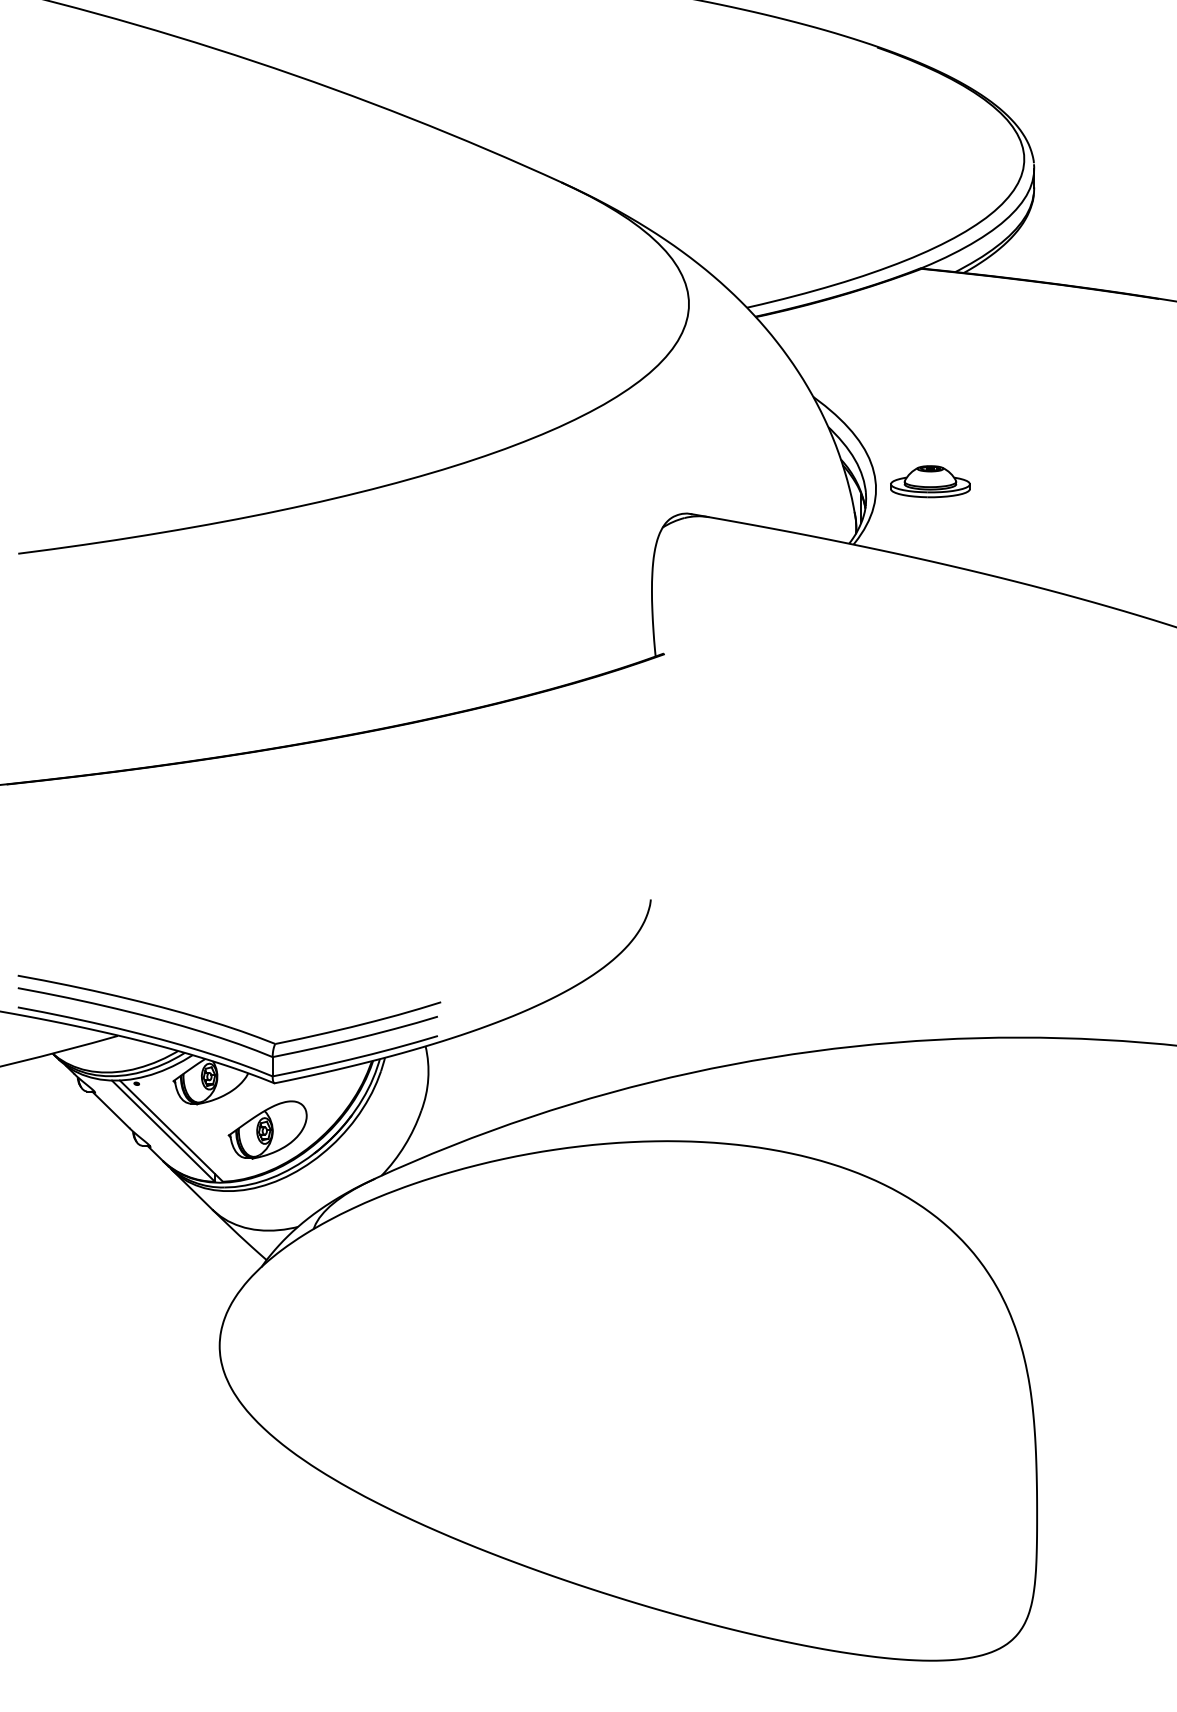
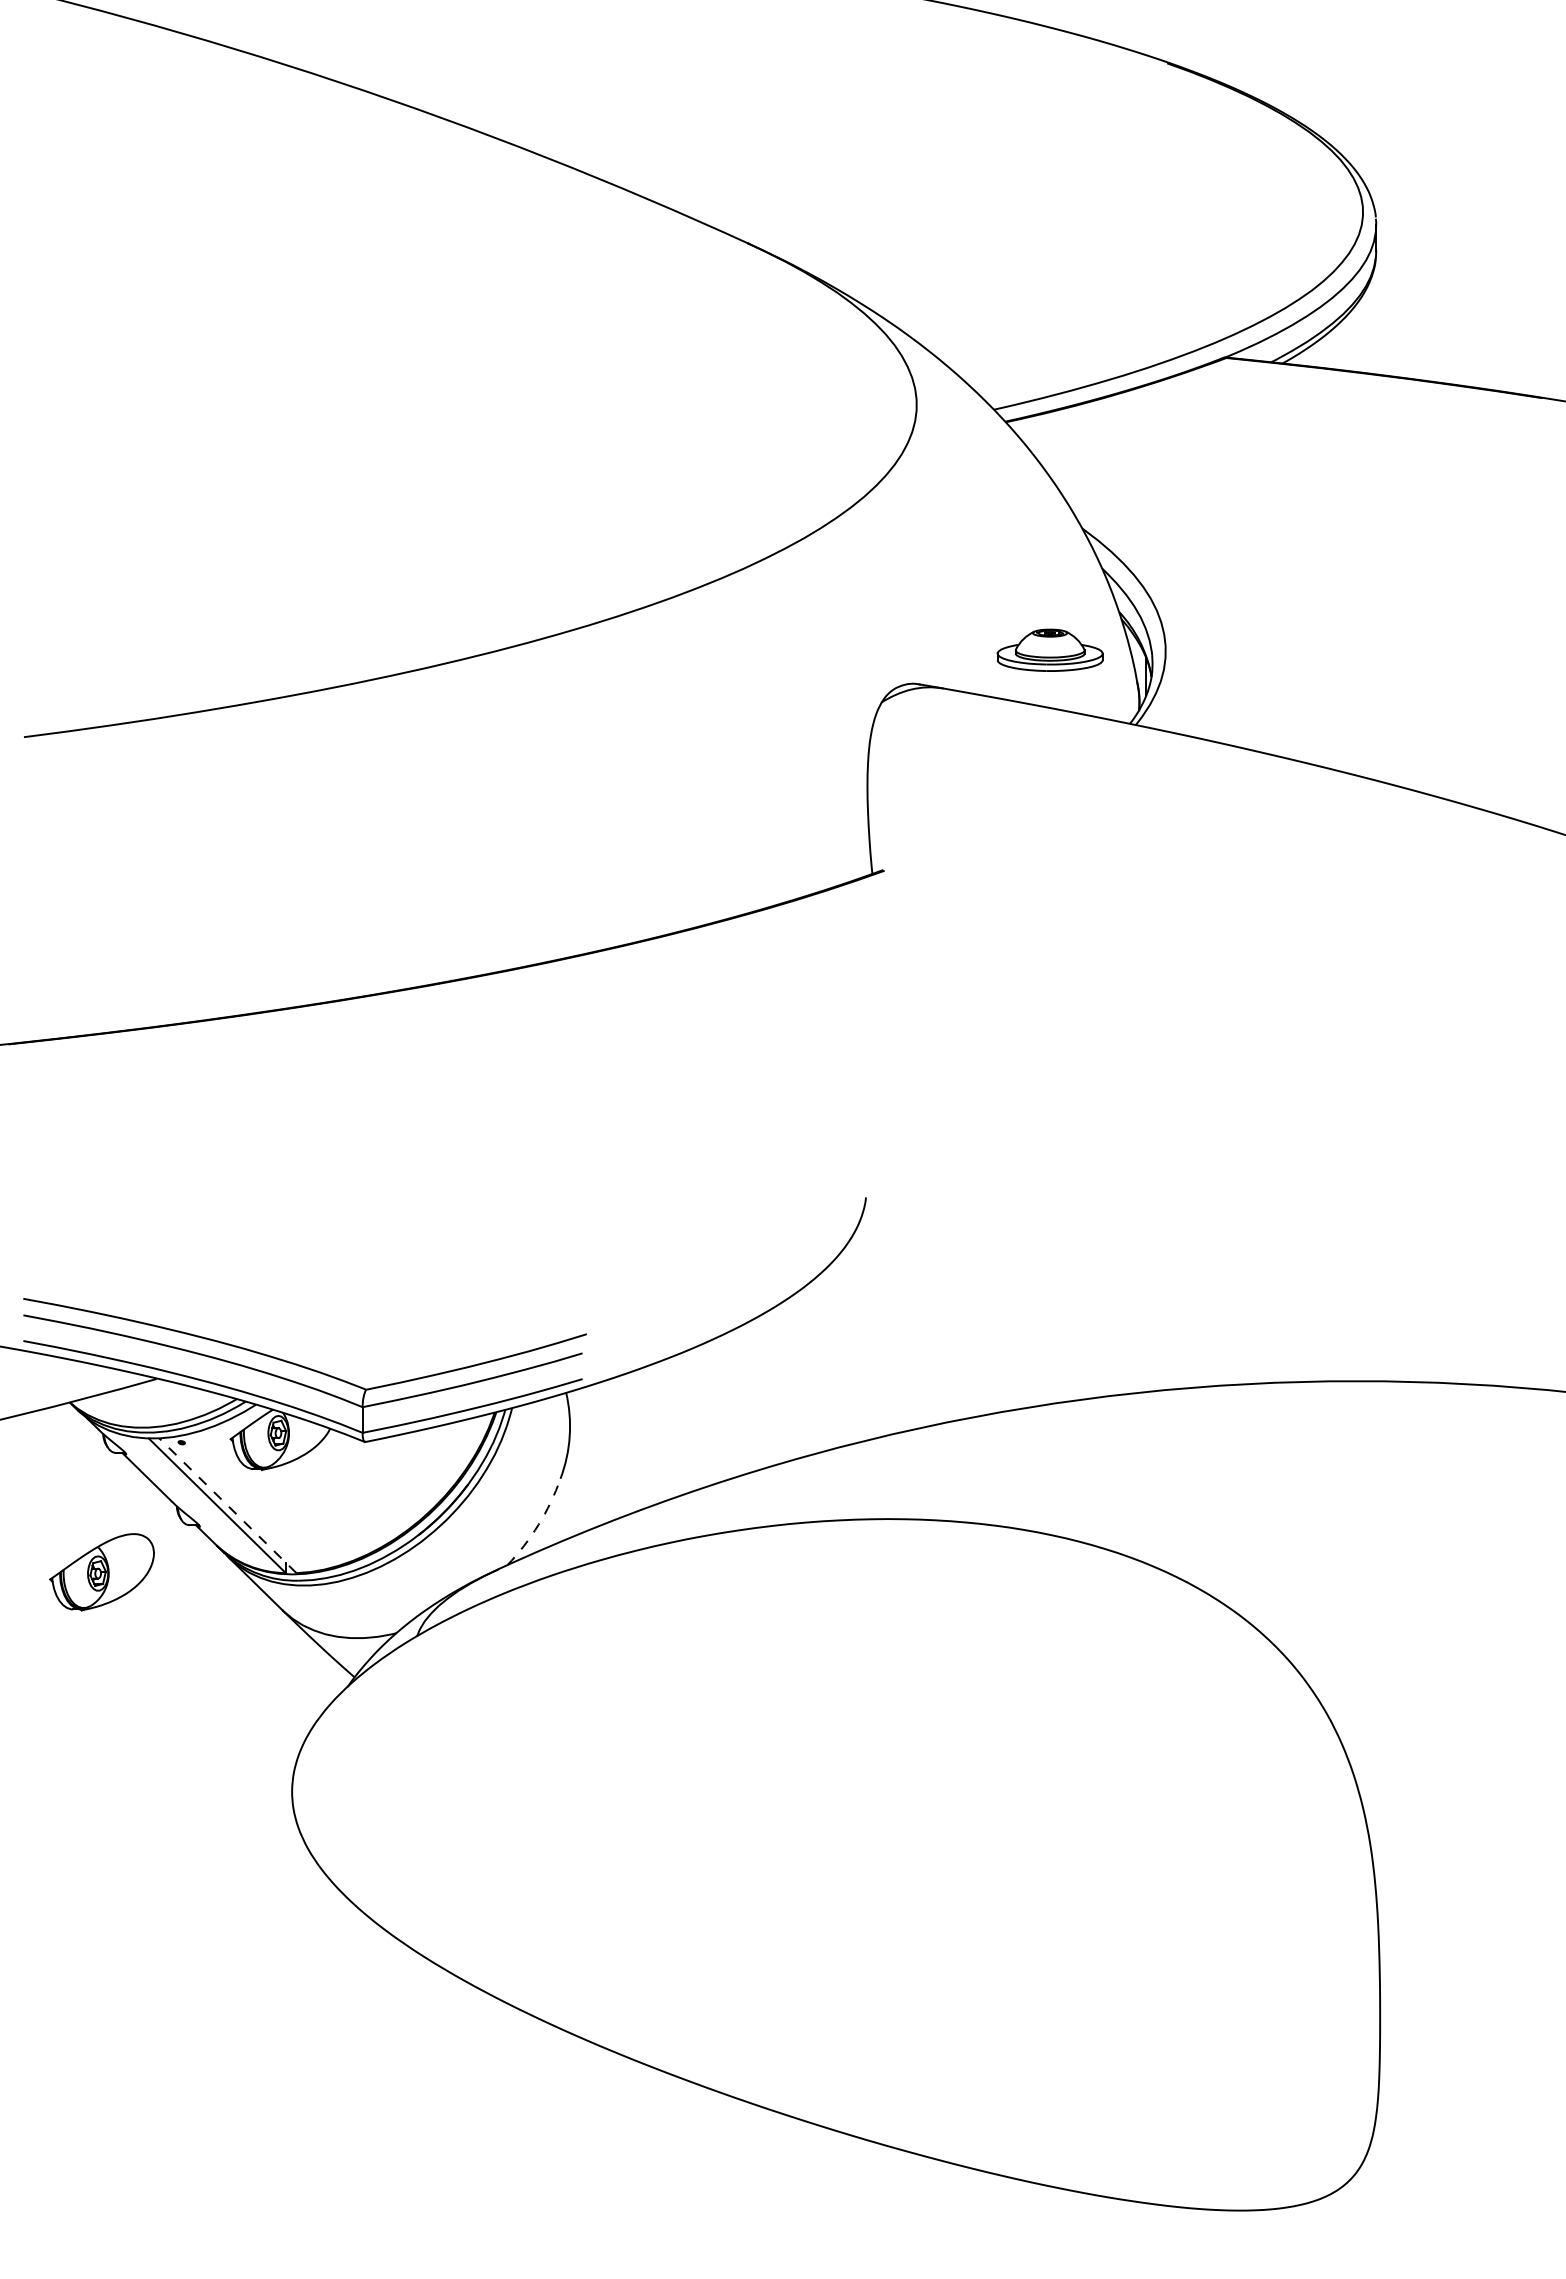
part: (929, 481) -> (1049, 649), moved
line: (171, 1130) -> (227, 1505), solid -> dashed
part: (267, 1130) -> (101, 1572), moved
arc: (404, 1145) -> (538, 1524), solid -> dashed

